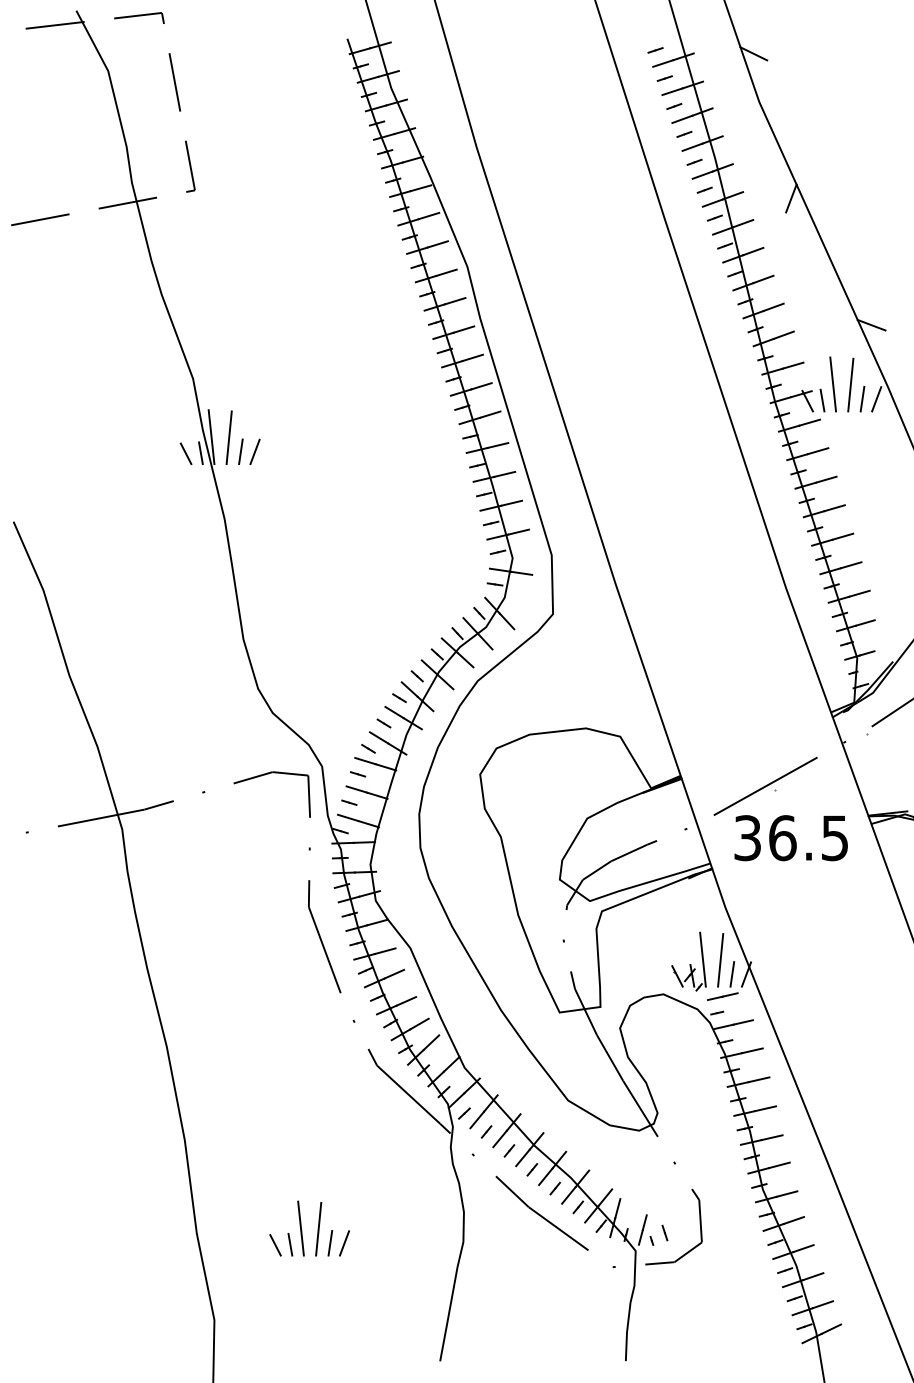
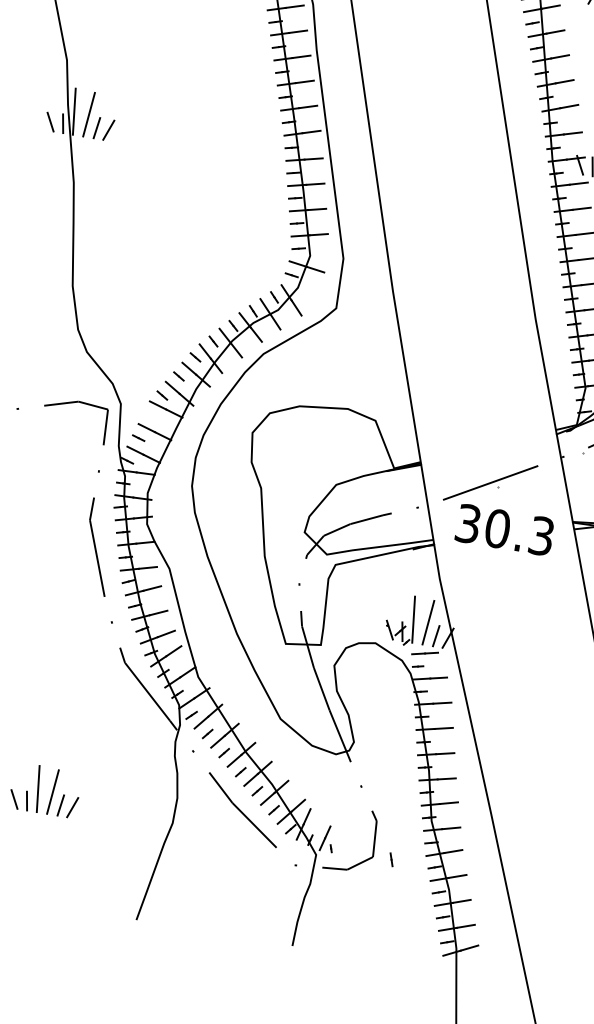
line: (358, 774) -> (150, 415), removed
text: (808, 838) -> (519, 532), 36.5 -> 30.3
line: (664, 1232) -> (391, 859), moved

